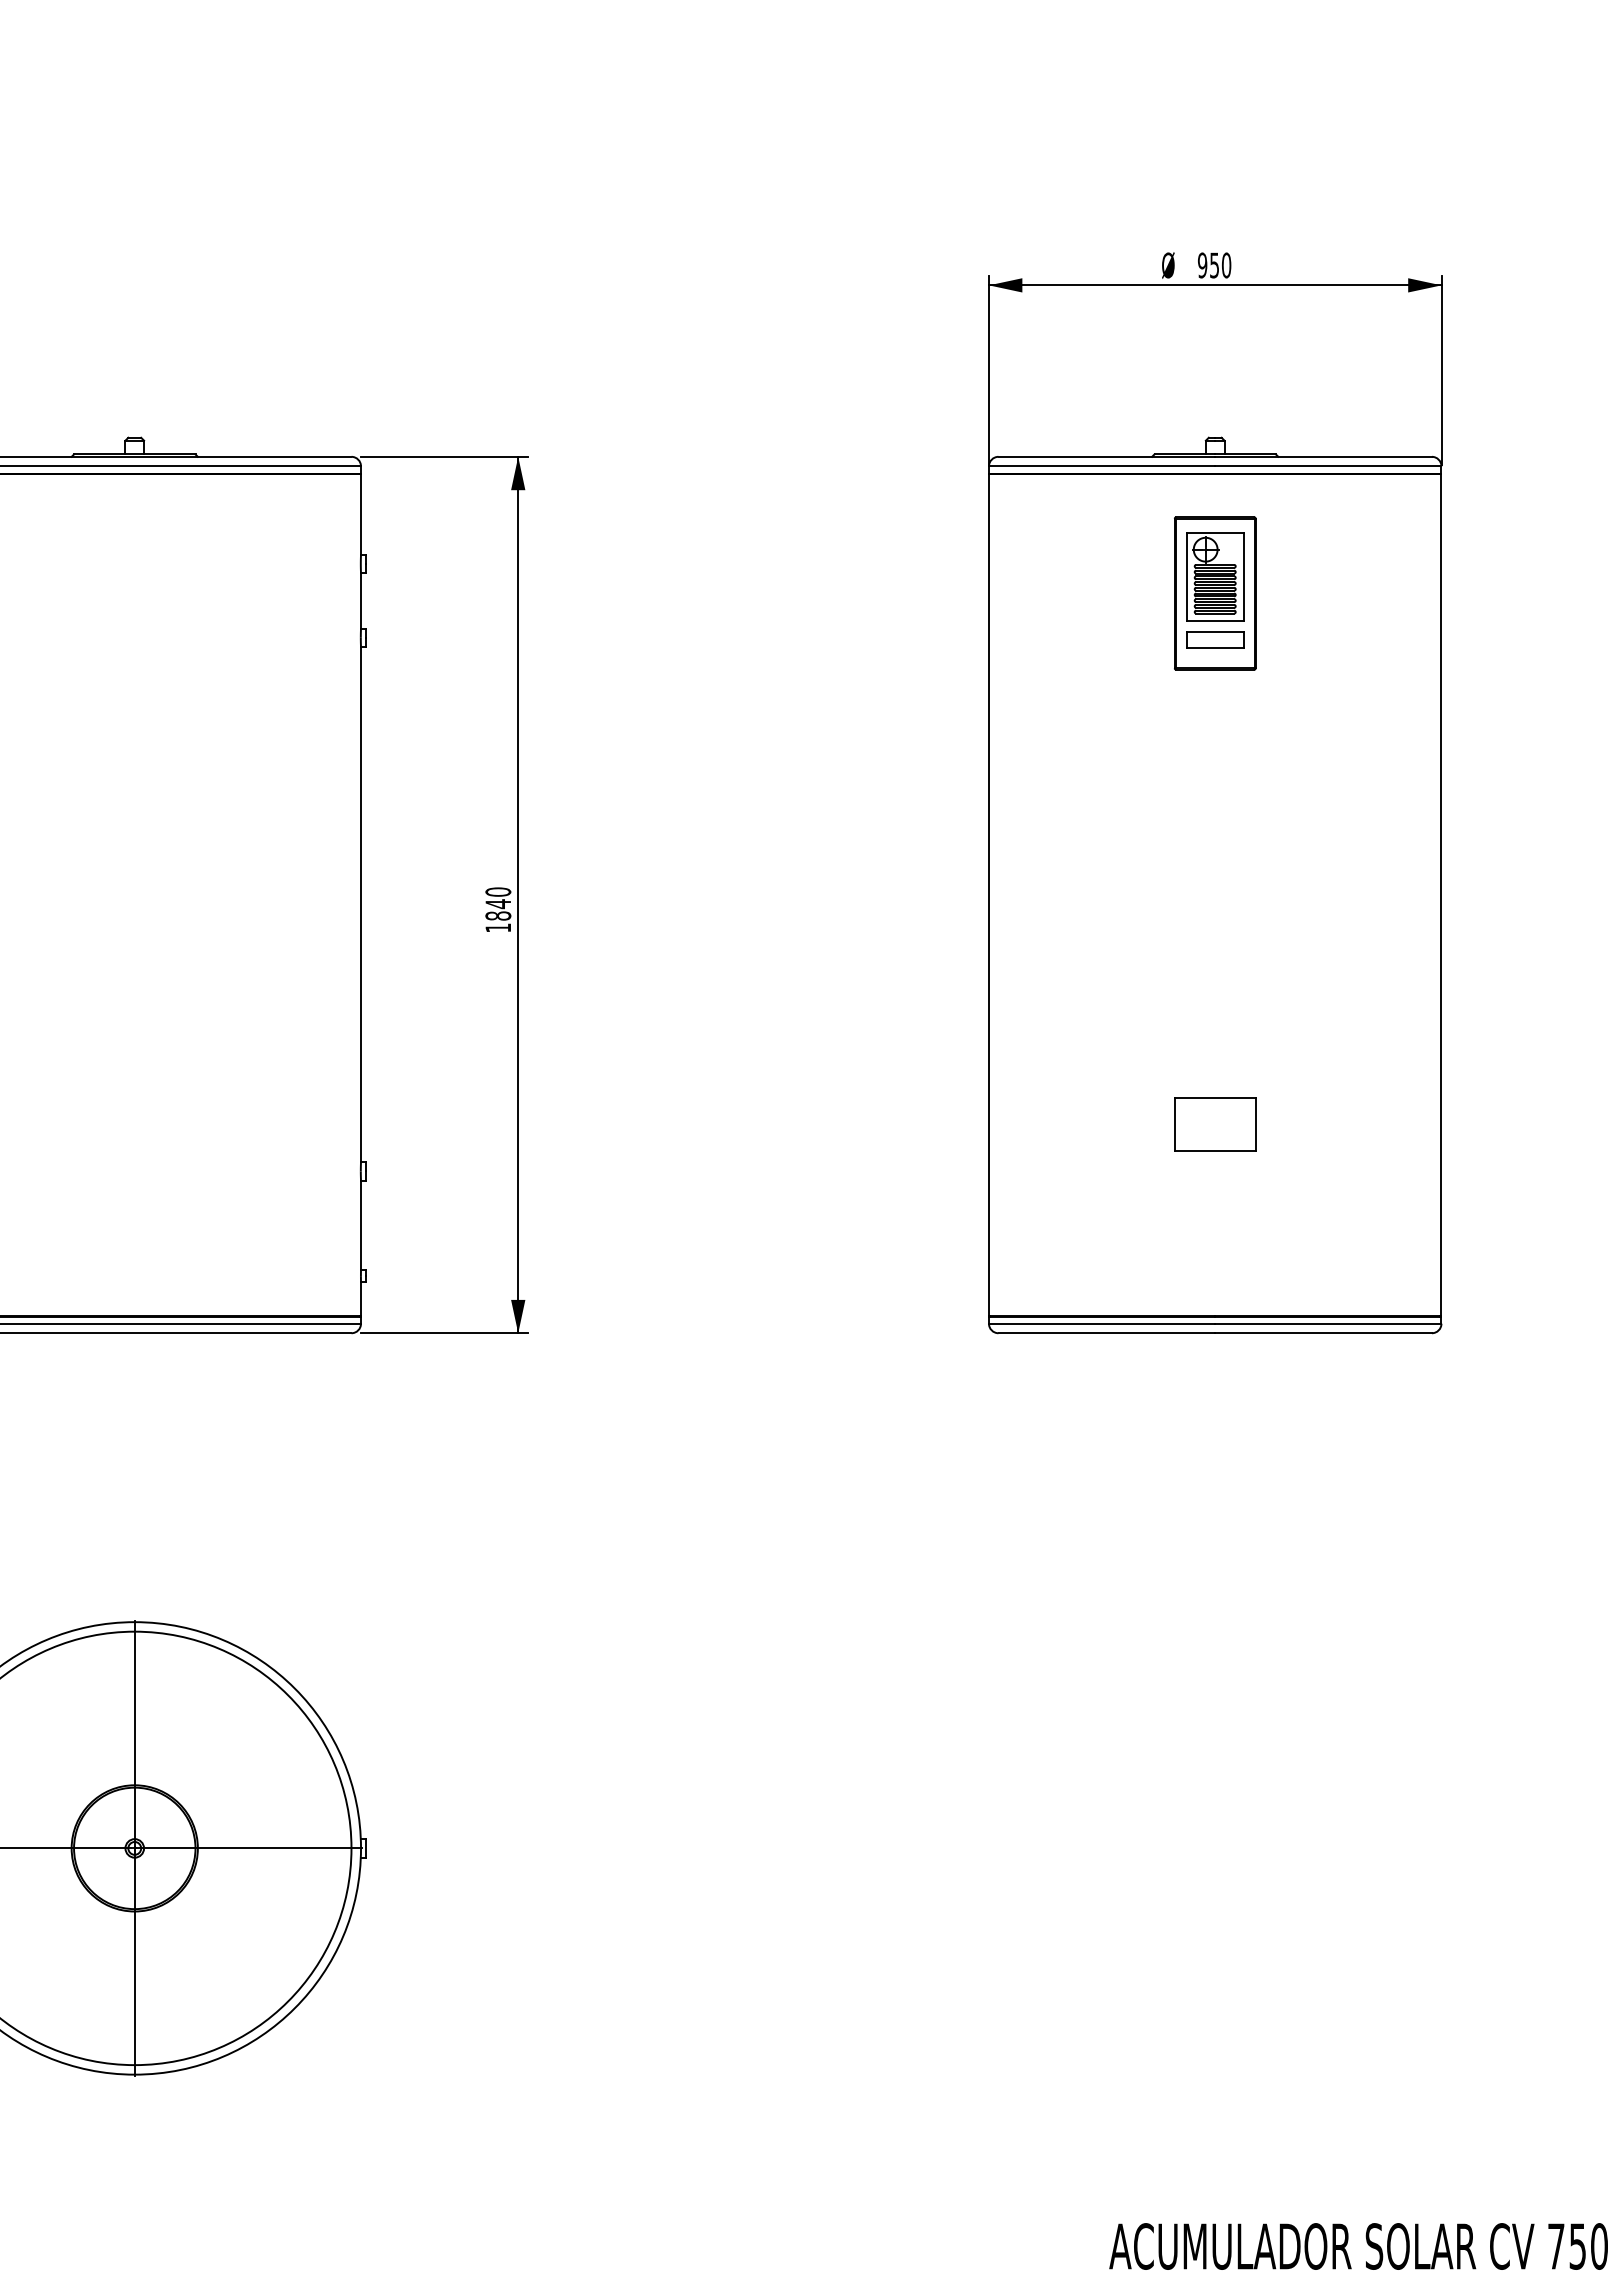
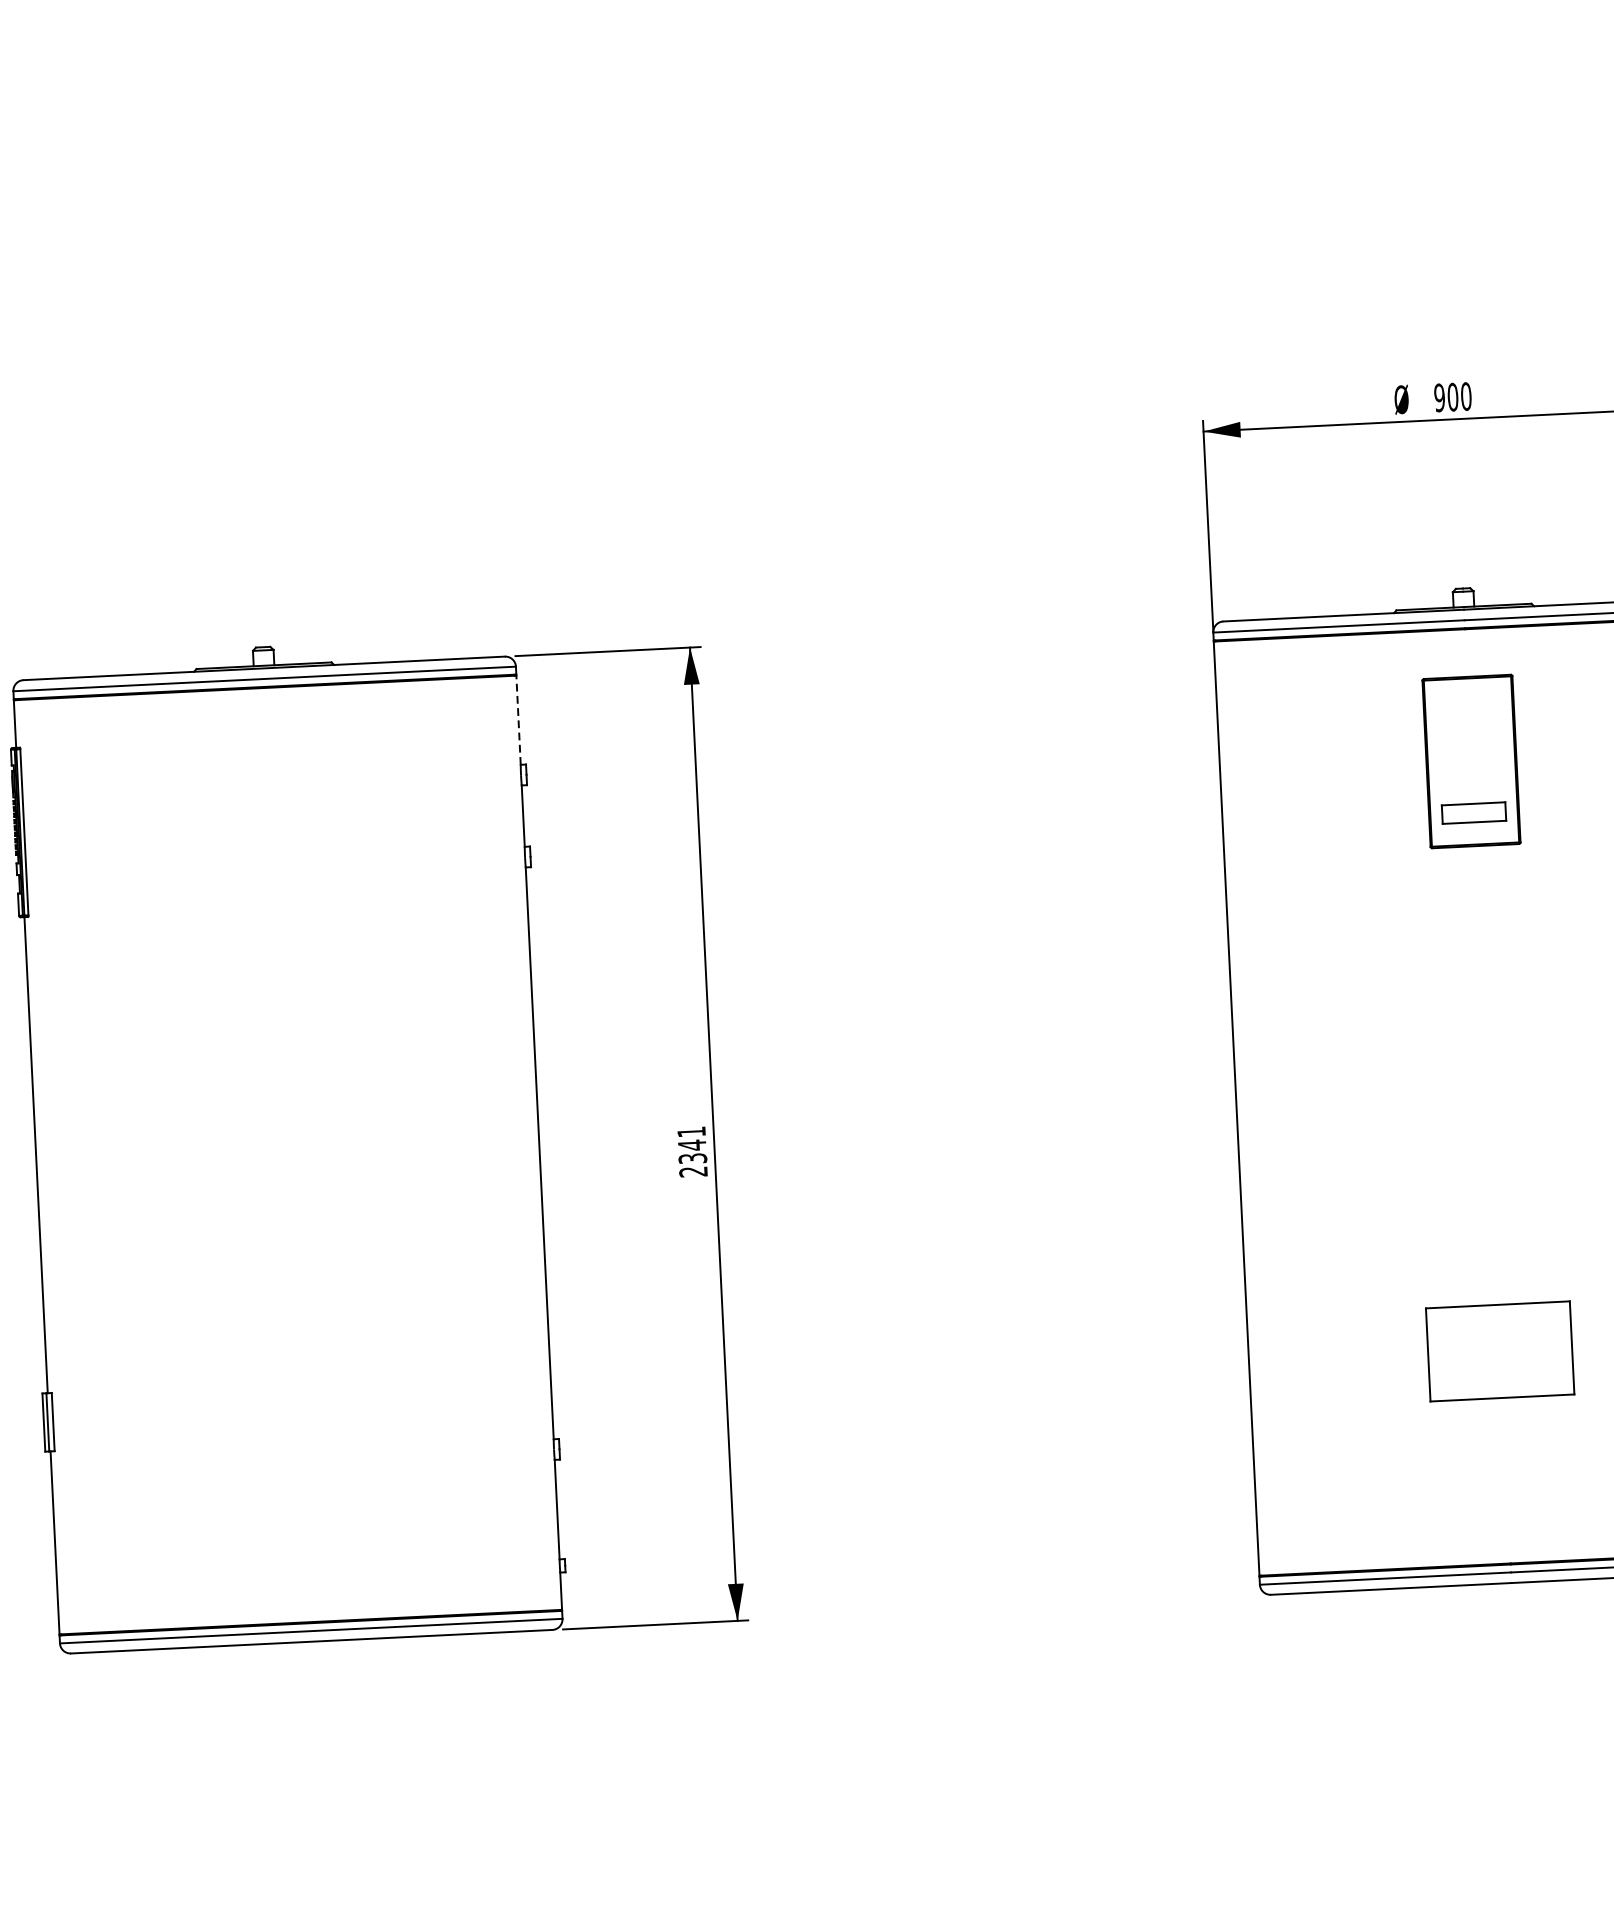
text: (1214, 265) -> (1452, 397), 950 -> 900
line: (361, 514) -> (519, 720), solid -> dashed
part: (1215, 576) -> (1470, 742), removed
text: (498, 909) -> (692, 1151), 1840 -> 2341
part: (1215, 1124) -> (1500, 1351), size x1.6

